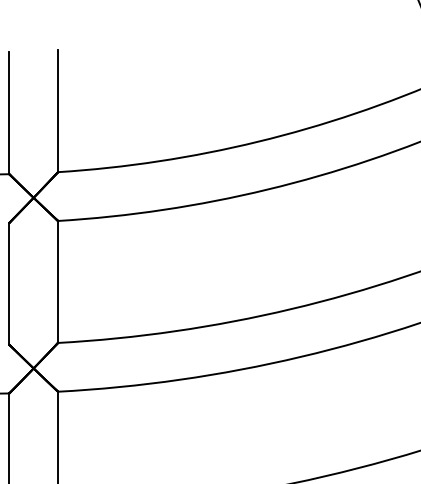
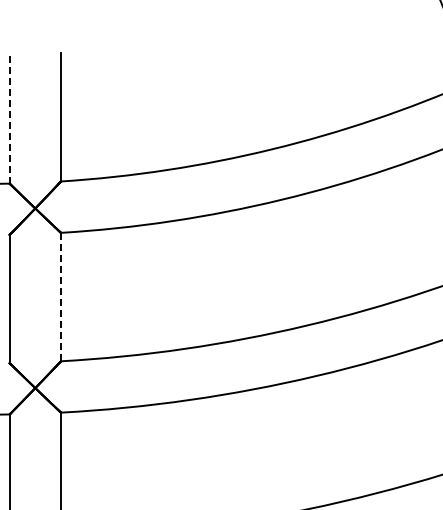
line: (9, 113) -> (9, 119), solid -> dashed
line: (57, 282) -> (60, 297), solid -> dashed

